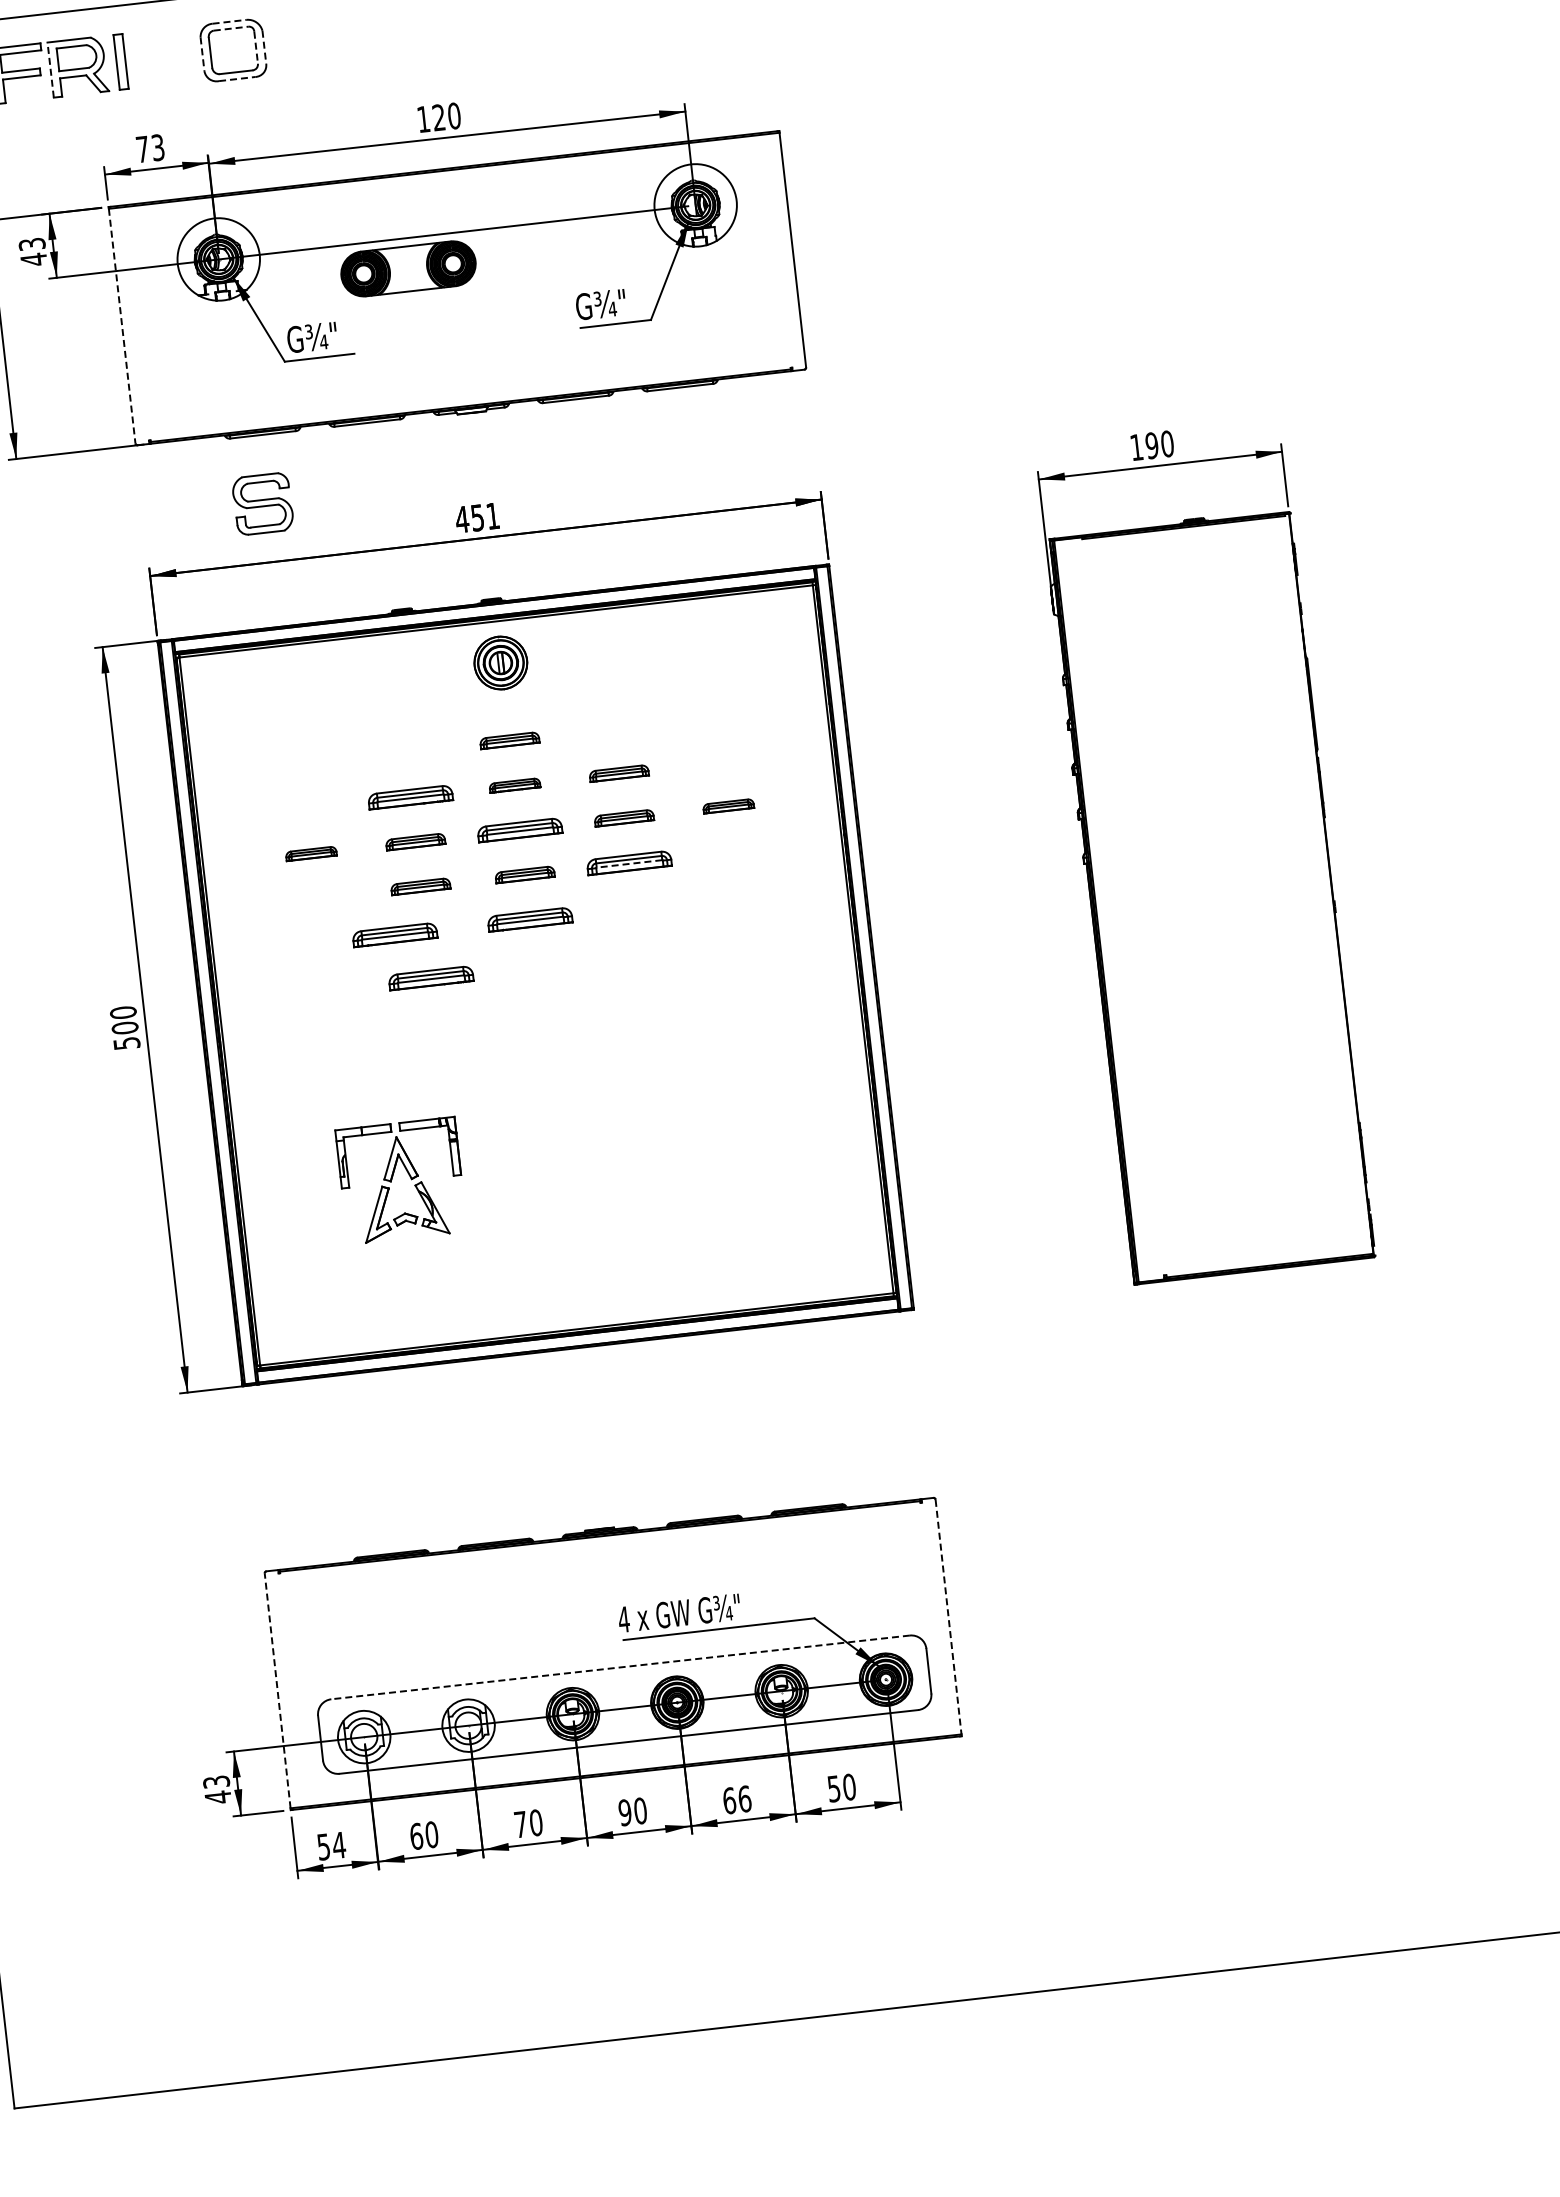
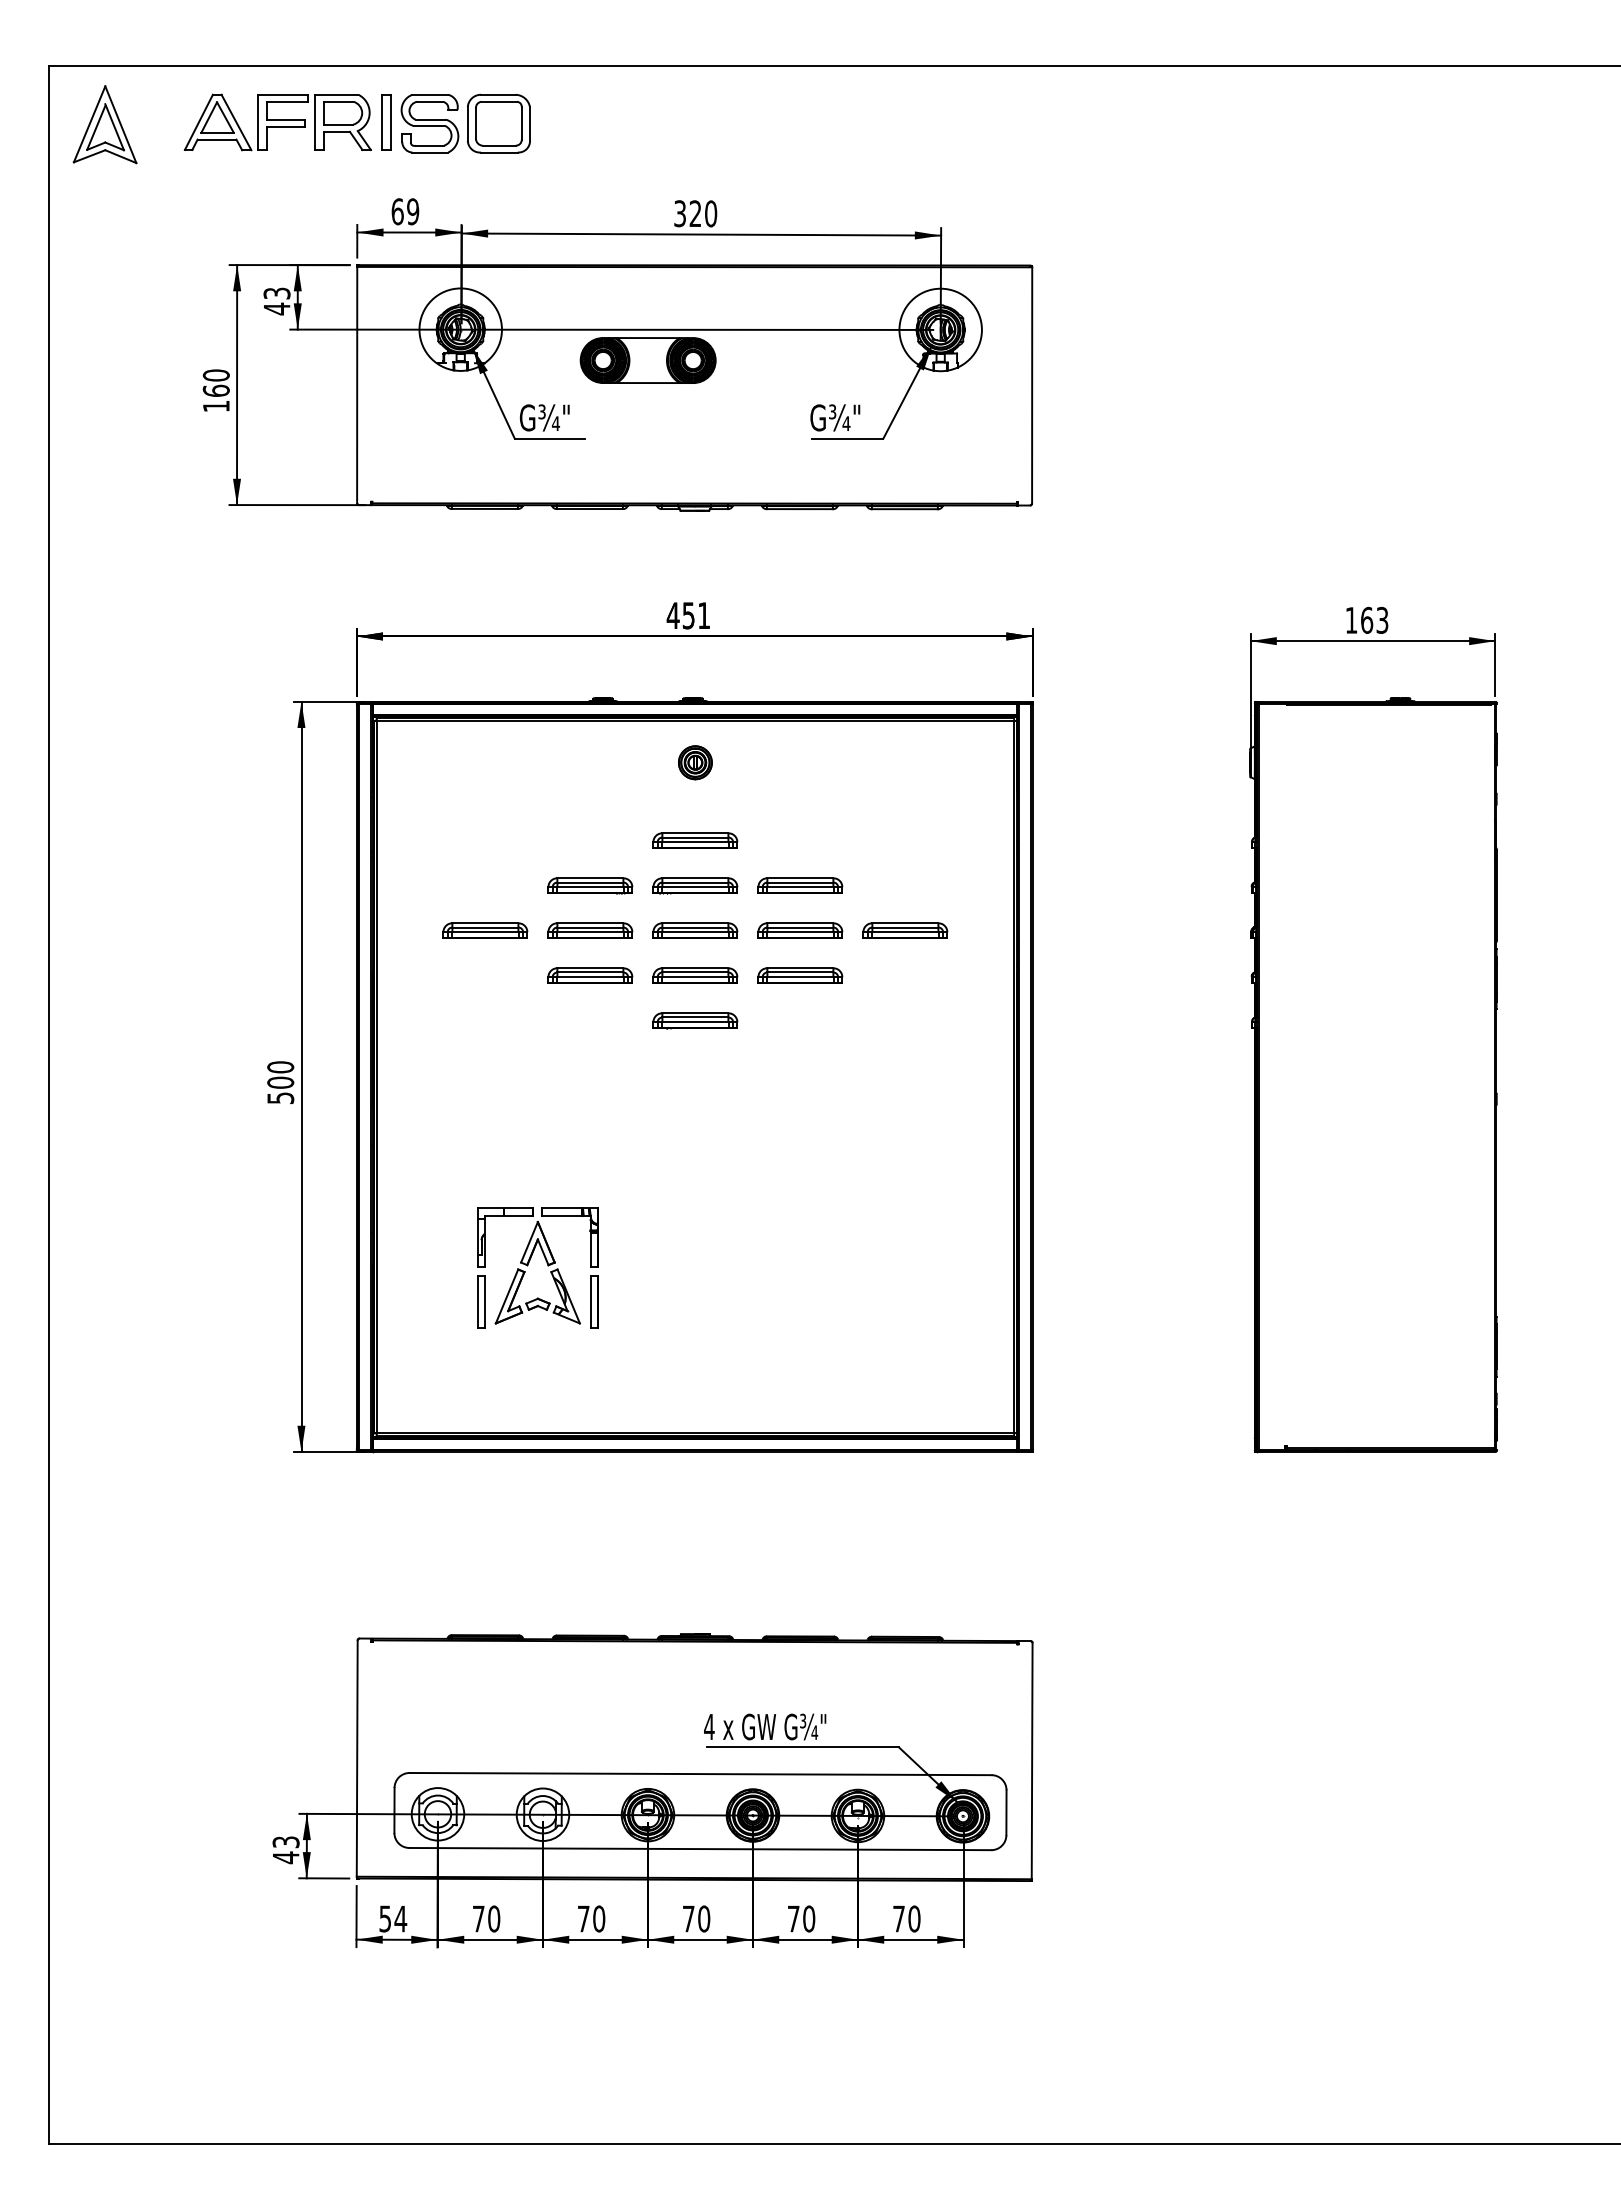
line: (229, 21) -> (498, 94), dashed -> solid
line: (231, 28) -> (499, 101), dashed -> solid
line: (264, 47) -> (530, 124), dashed -> solid
line: (255, 48) -> (521, 124), dashed -> solid
line: (202, 53) -> (467, 123), dashed -> solid
line: (51, 70) -> (315, 122), dashed -> solid
line: (237, 79) -> (499, 152), dashed -> solid
text: (422, 119) -> (679, 213), 120 -> 320
text: (150, 148) -> (405, 211), 73 -> 69
line: (122, 325) -> (357, 384), dashed -> solid
text: (1159, 443) -> (1374, 619), 190 -> 163
part: (262, 503) -> (429, 123), moved
part: (501, 662) -> (695, 762), size x0.62
part: (509, 740) -> (695, 840), size x1.43
part: (619, 773) -> (800, 885), size x1.43
part: (514, 785) -> (695, 885), size x1.67
part: (728, 806) -> (905, 930), size x1.67
part: (624, 817) -> (800, 930), size x1.43
part: (415, 841) -> (590, 930), size x1.43
part: (311, 853) -> (485, 930), size x1.67
line: (629, 863) -> (800, 976), dashed -> solid
part: (525, 874) -> (695, 975), size x1.43
part: (420, 886) -> (590, 975), size x1.43
part: (395, 934) -> (559, 1020), removed
part: (431, 977) -> (590, 1067), removed
part: (461, 1209) -> (594, 1301), added
part: (349, 1222) -> (481, 1301), added
line: (948, 1617) -> (1032, 1761), dashed -> solid
line: (620, 1667) -> (700, 1774), dashed -> solid
line: (277, 1690) -> (357, 1758), dashed -> solid
text: (833, 1789) -> (898, 1919), 50 -> 70
text: (737, 1799) -> (801, 1918), 66 -> 70
text: (624, 1812) -> (688, 1918), 90 -> 70
text: (416, 1836) -> (478, 1918), 60 -> 70

